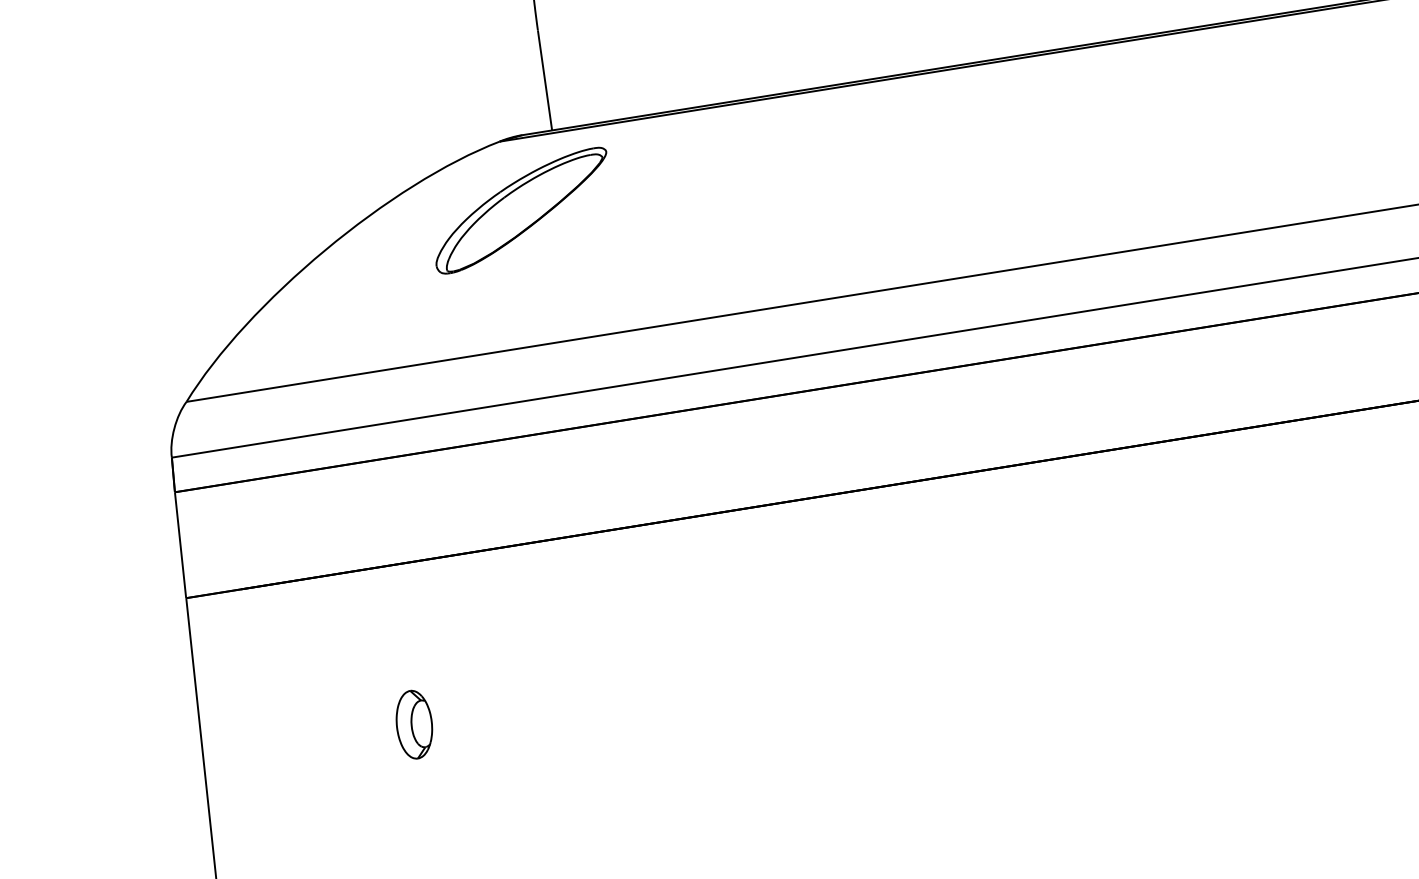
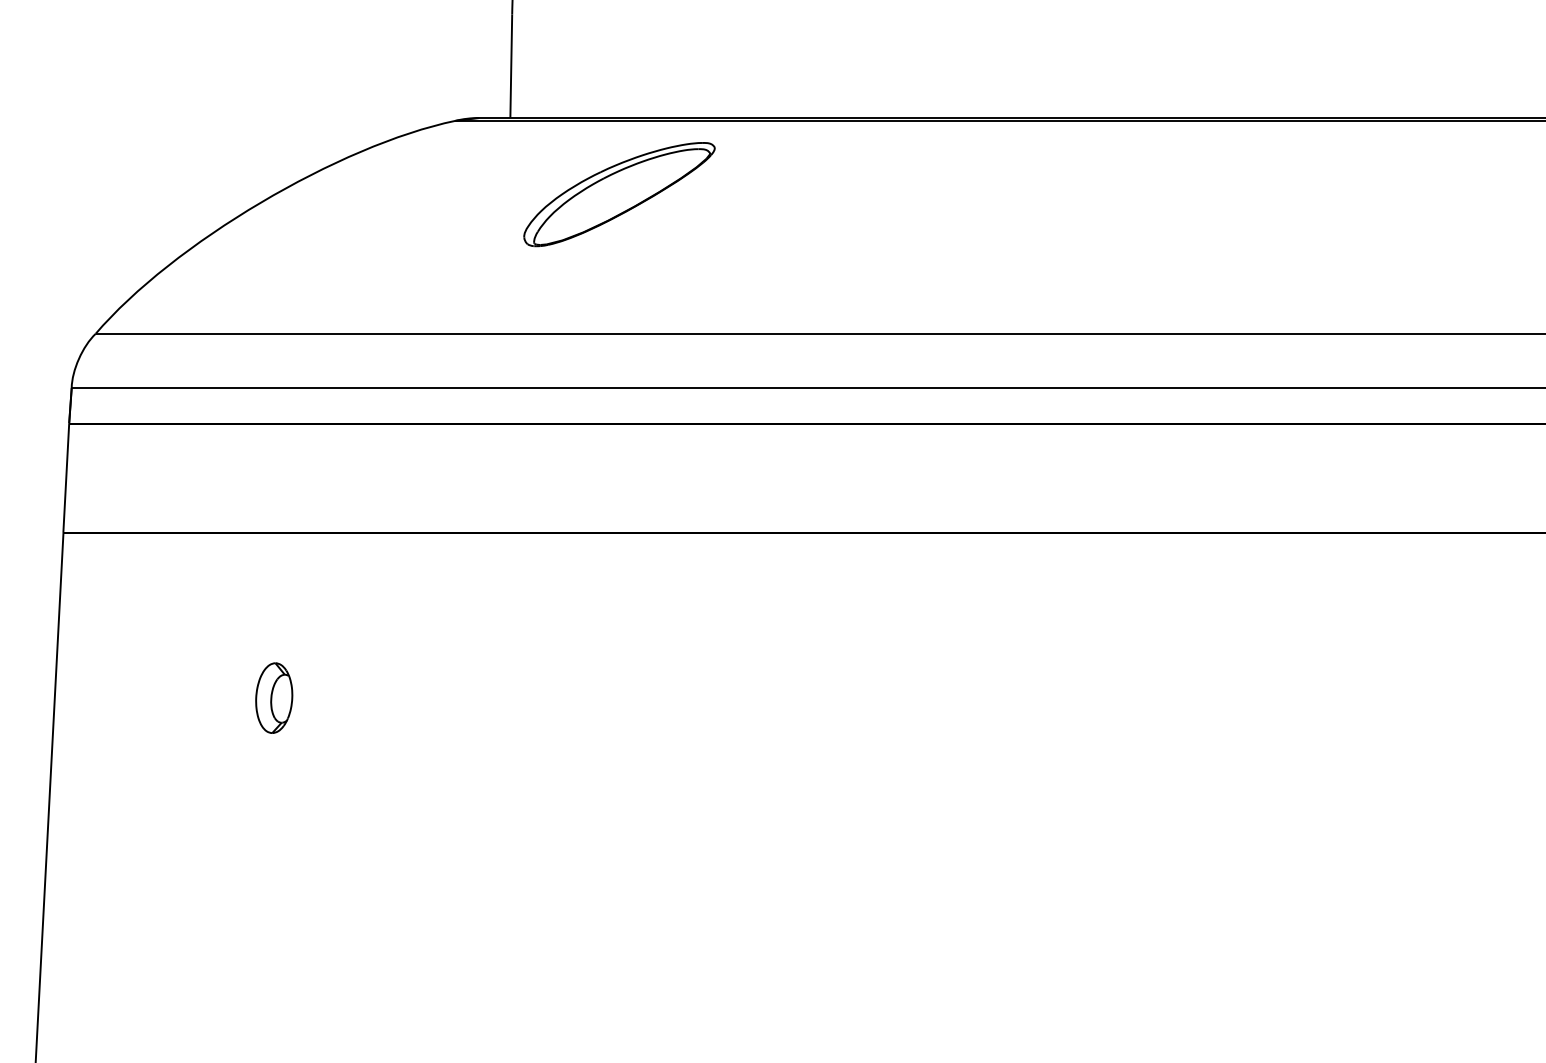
part: (521, 210) -> (619, 194), moved

